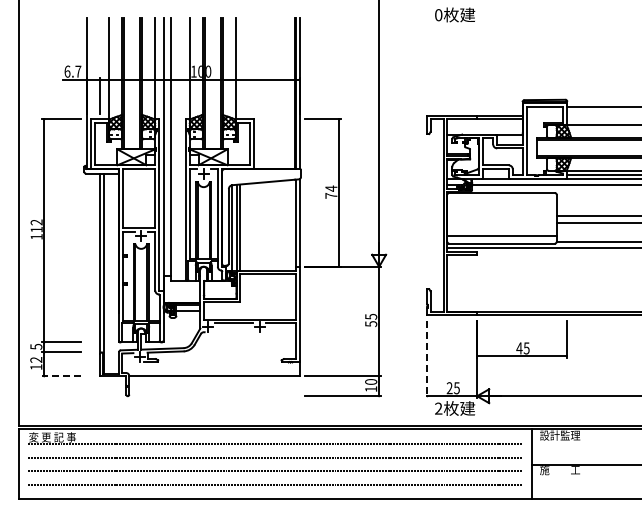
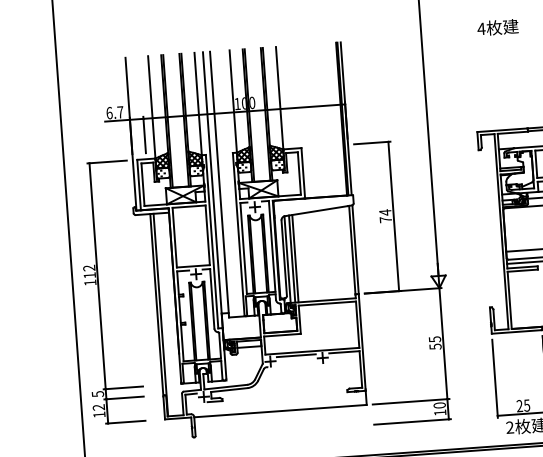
text: (438, 15) -> (481, 29), 0 -> 4
line: (427, 359) -> (495, 378), dashed -> solid
line: (61, 376) -> (125, 422), dashed -> solid

